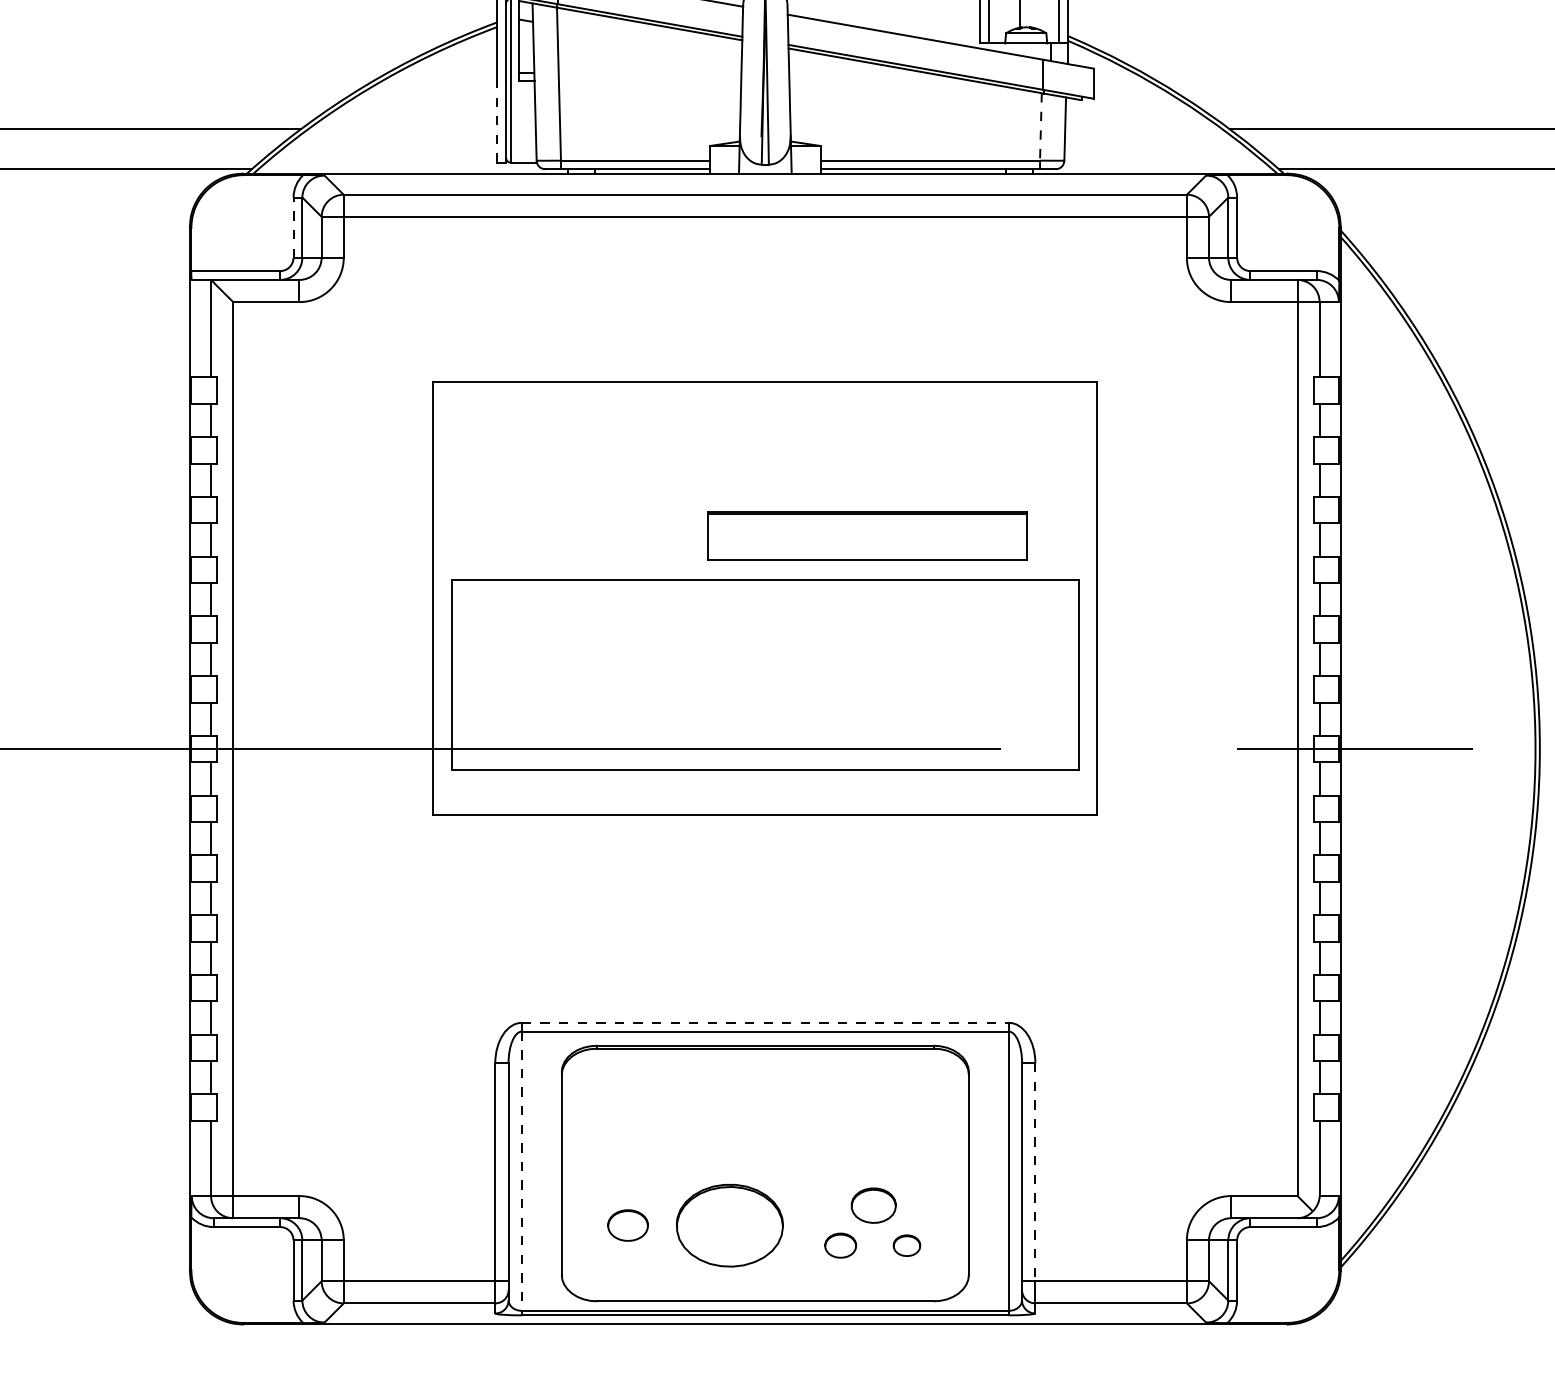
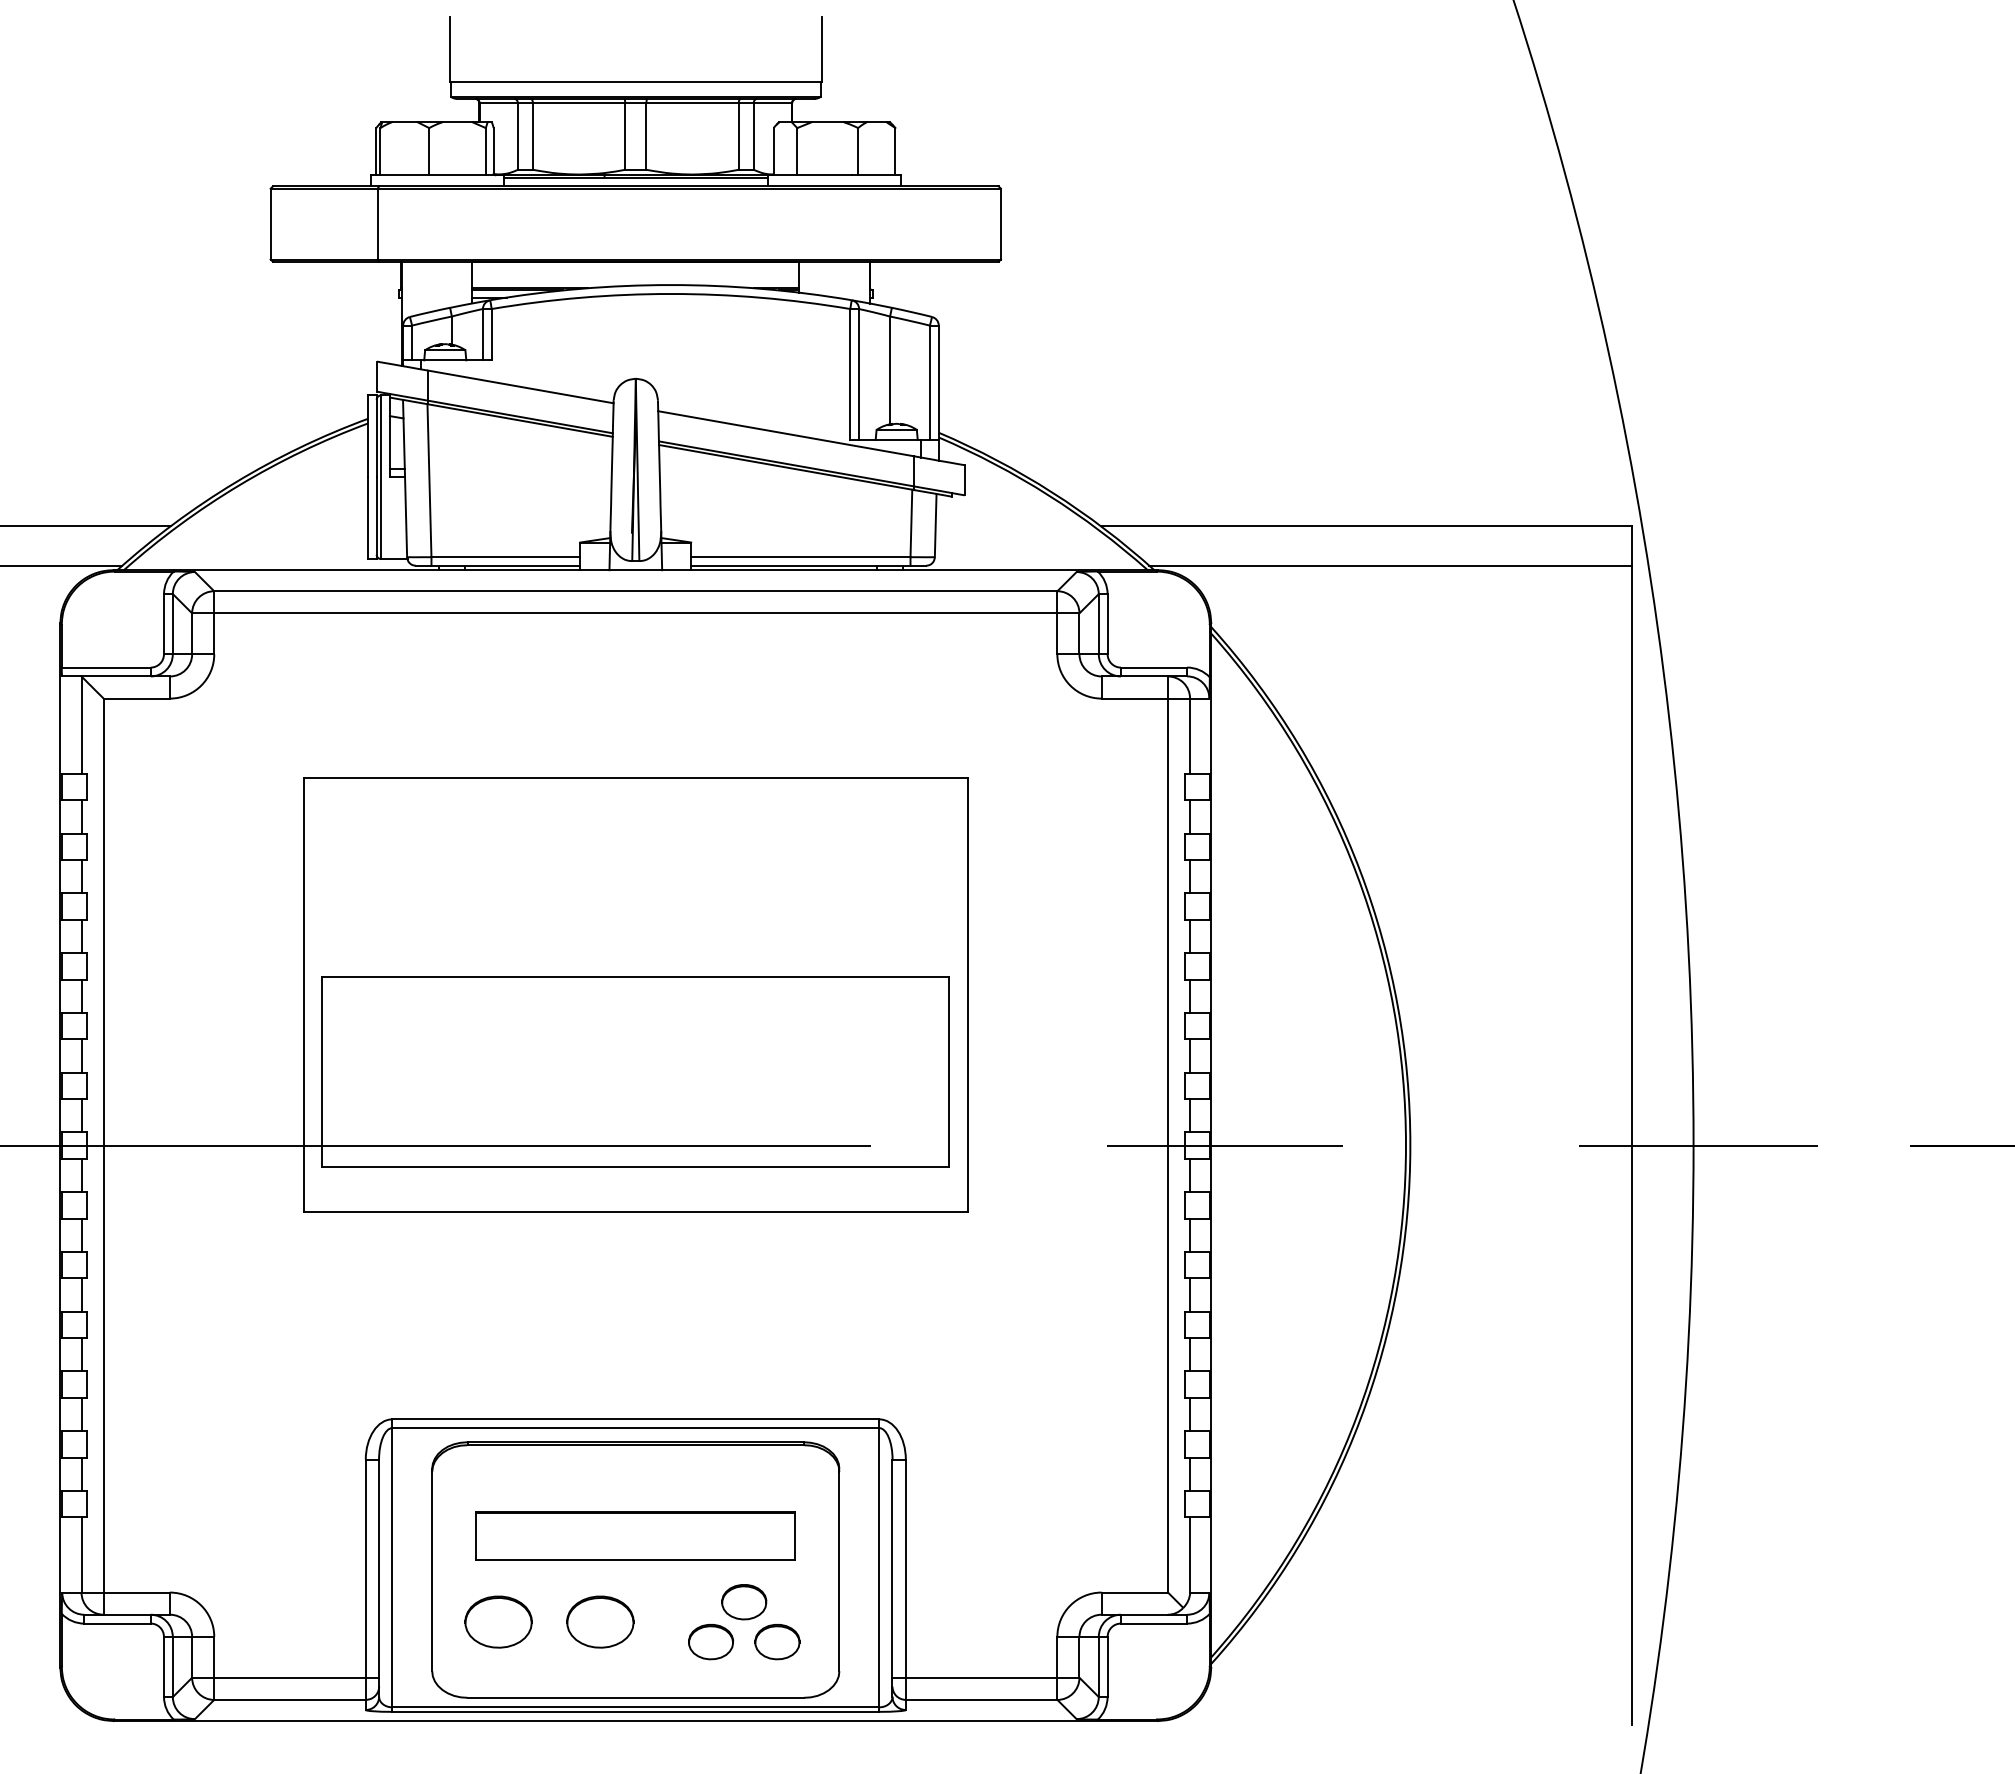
line: (497, 121) -> (367, 518), dashed -> solid
line: (1041, 126) -> (911, 523), dashed -> solid
line: (293, 226) -> (163, 623), dashed -> solid
part: (867, 535) -> (635, 1535), moved
line: (766, 1022) -> (636, 1419), dashed -> solid
line: (522, 1170) -> (392, 1567), dashed -> solid
line: (1035, 1172) -> (905, 1569), dashed -> solid
part: (628, 1224) -> (498, 1621), size x1.67
part: (730, 1224) -> (600, 1621), size x0.62
part: (841, 1245) -> (711, 1642), size x1.43
part: (907, 1245) -> (777, 1642), size x1.67

